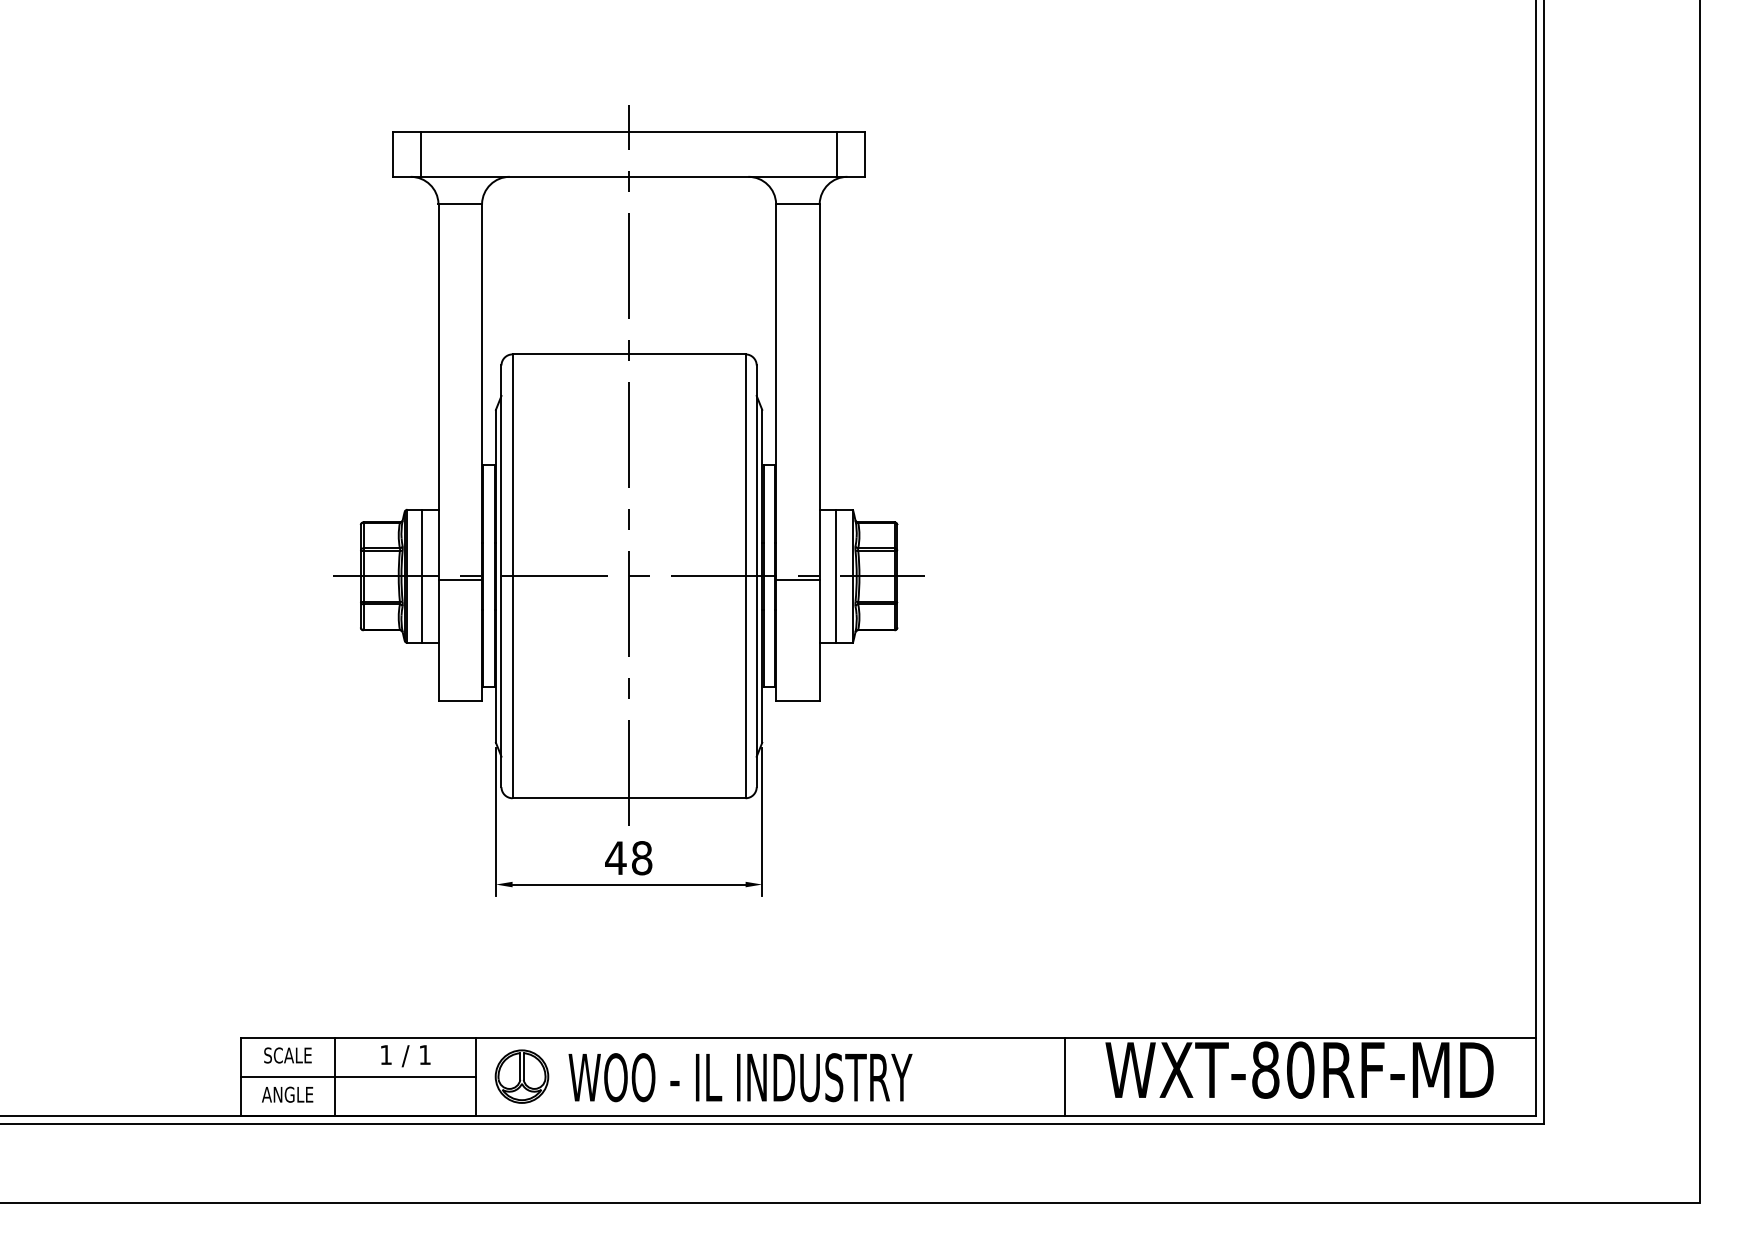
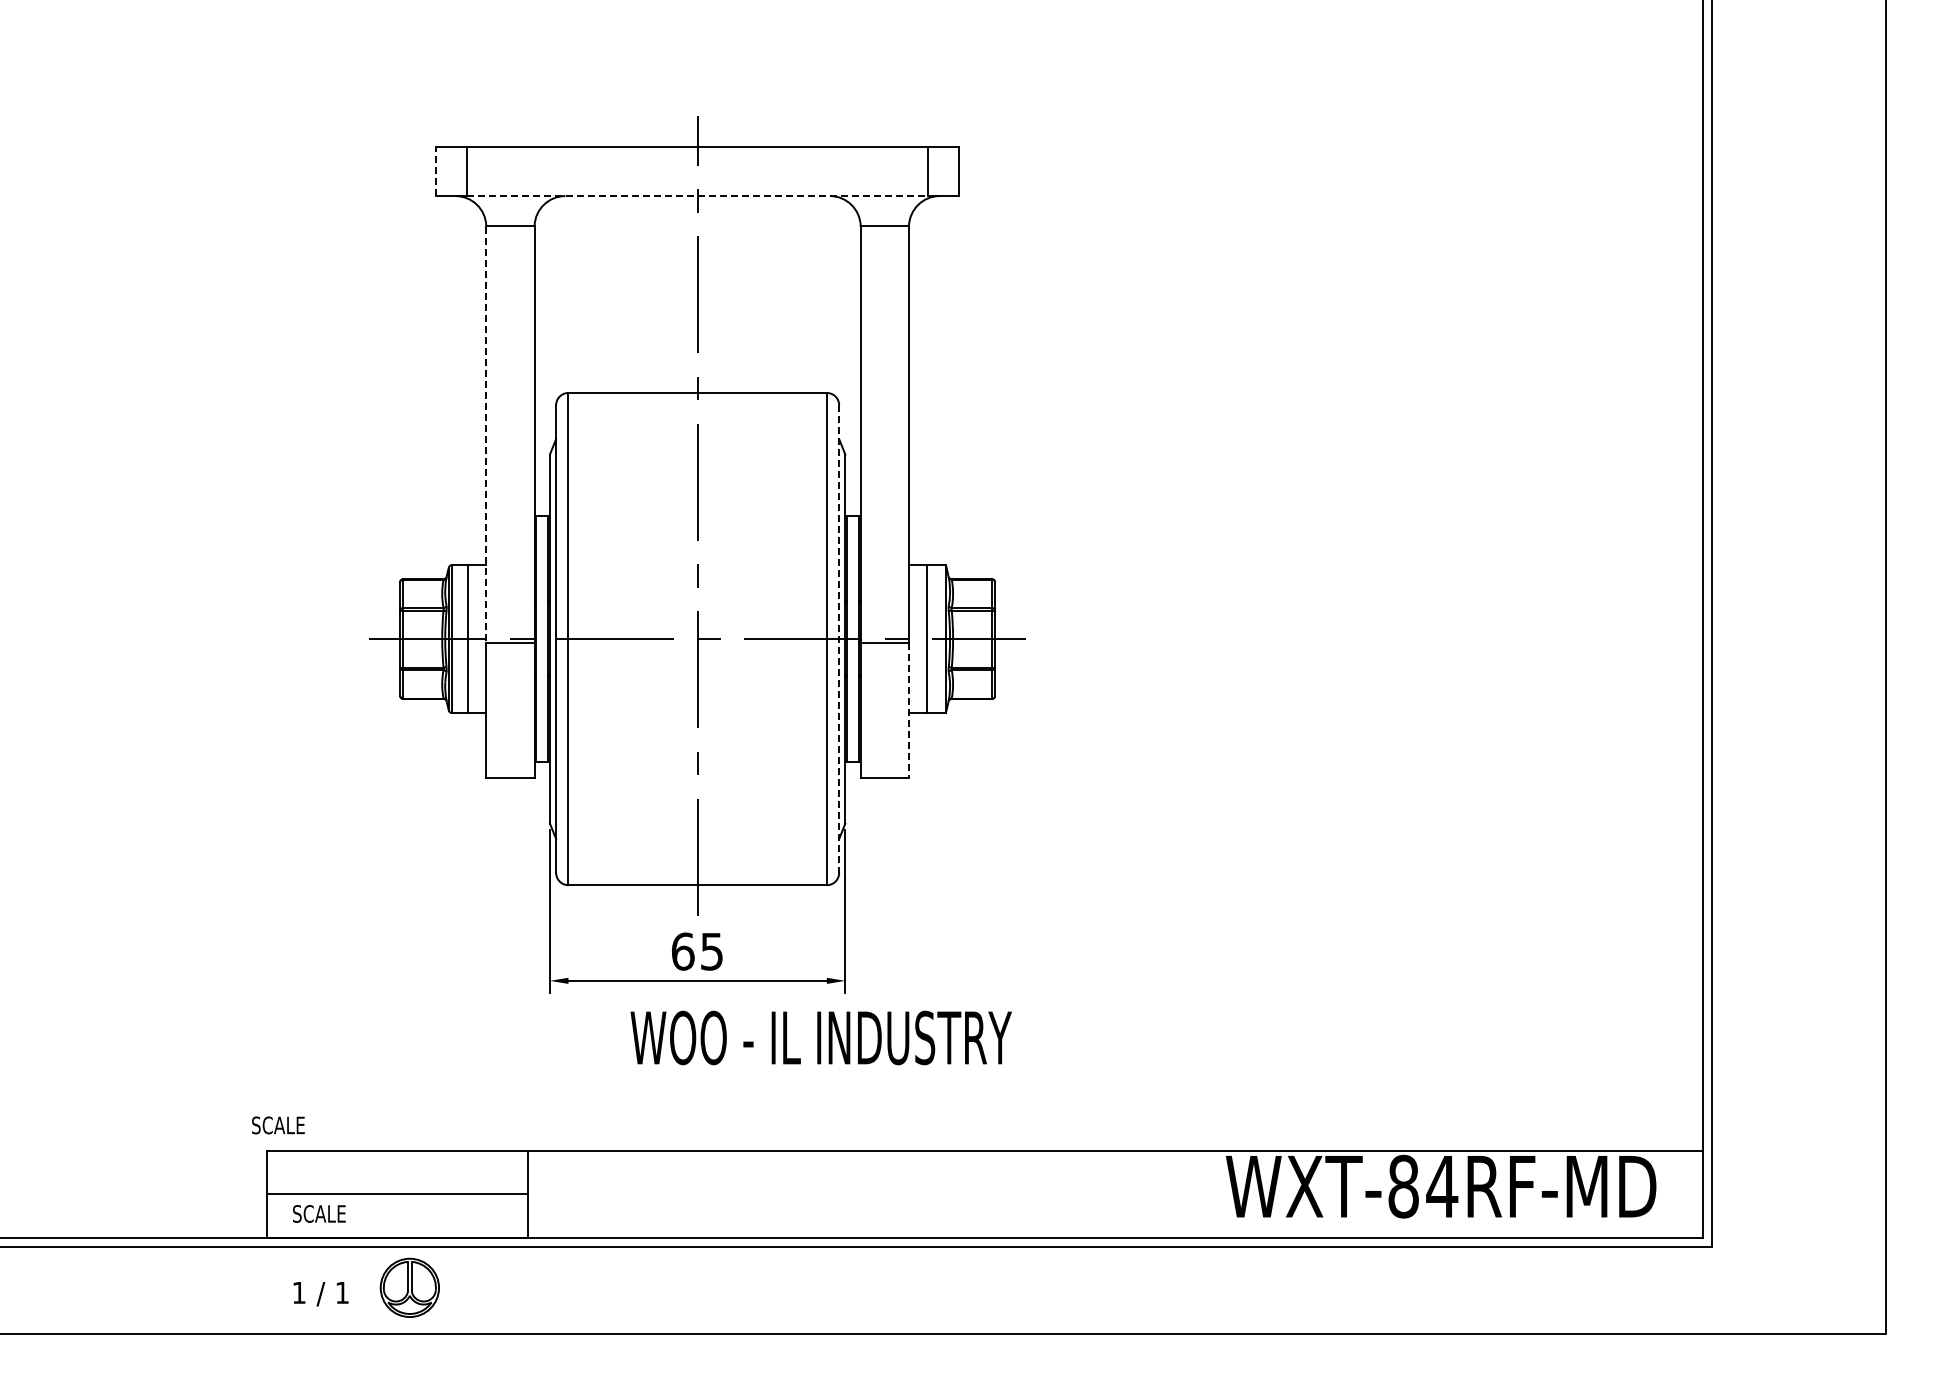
line: (393, 154) -> (436, 171), solid -> dashed
line: (628, 177) -> (697, 196), solid -> dashed
line: (438, 392) -> (486, 435), solid -> dashed
line: (757, 576) -> (839, 639), solid -> dashed
line: (820, 640) -> (909, 710), solid -> dashed
text: (628, 858) -> (697, 951), 48 -> 65
text: (288, 1055) -> (278, 1125), moved
text: (405, 1056) -> (320, 1294), moved
text: (1300, 1069) -> (1442, 1186), WXT-80RF-MD -> WXT-84RF-MD
line: (334, 1076) -> (371, 1193), removed
part: (521, 1076) -> (409, 1287), moved
line: (1064, 1076) -> (1180, 1193), removed
text: (739, 1077) -> (820, 1037), moved
text: (287, 1094) -> (318, 1213), ANGLE -> SCALE

